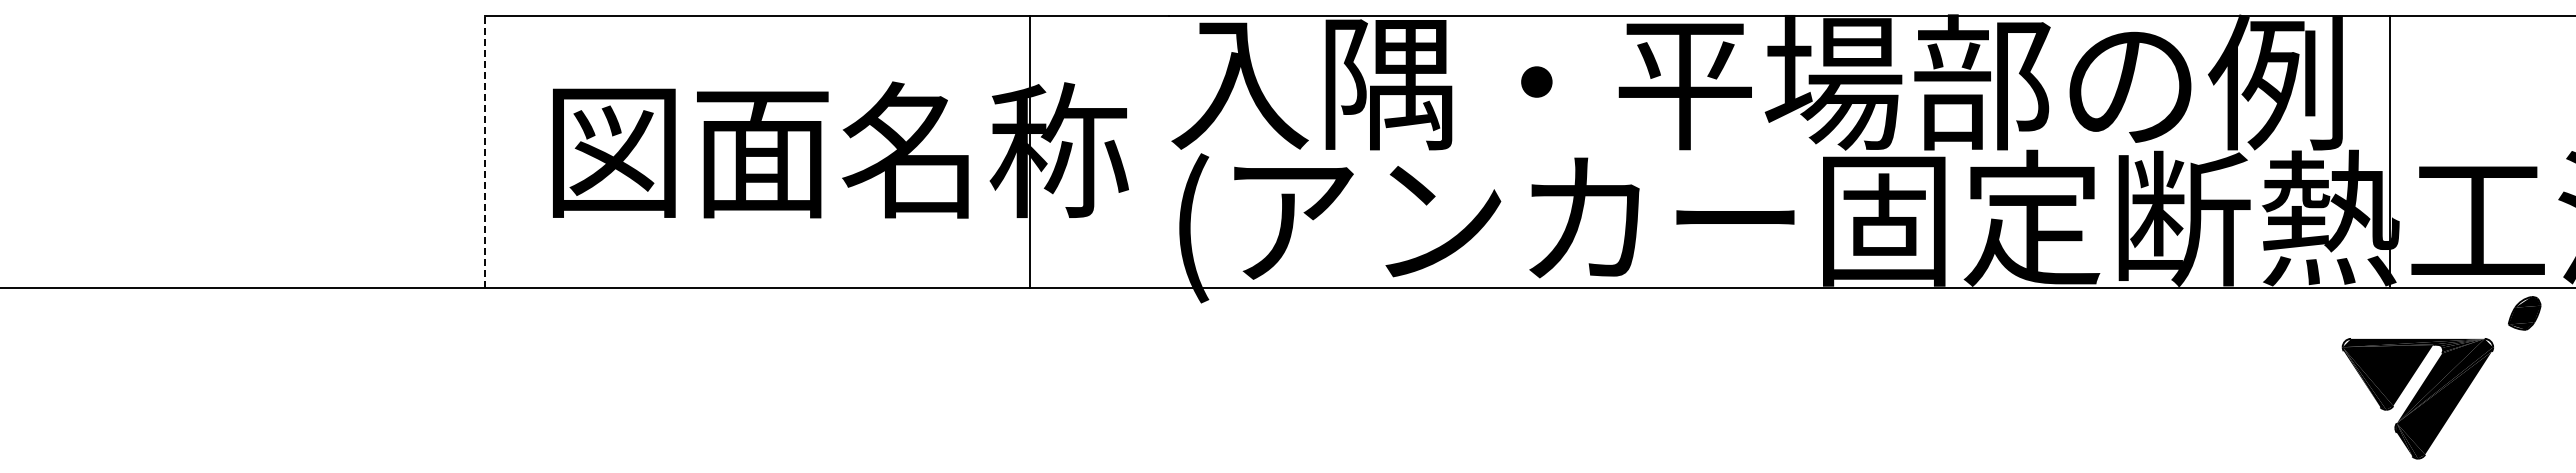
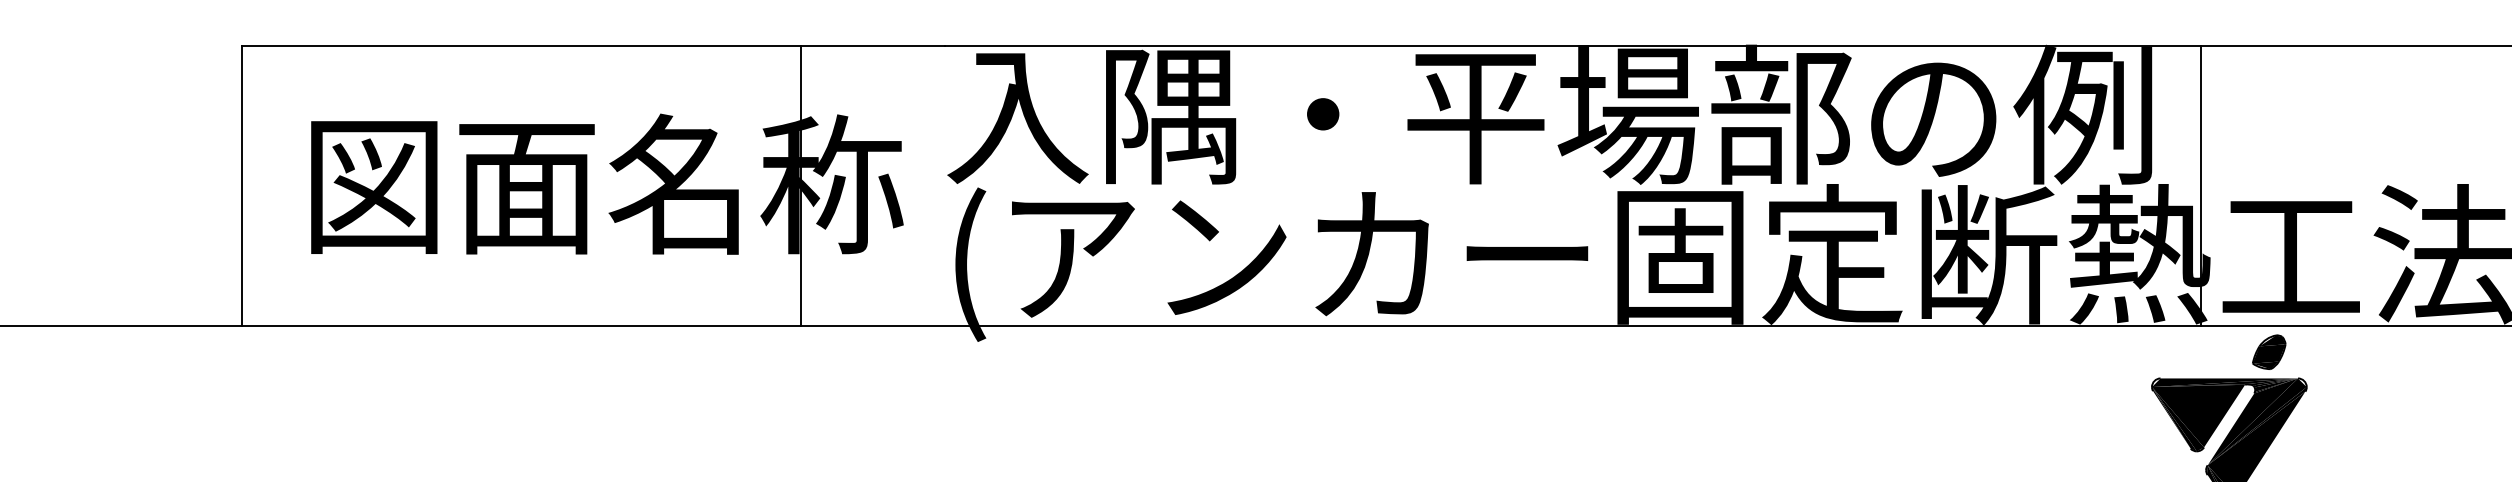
line: (485, 151) -> (241, 185), dashed -> solid
part: (2524, 313) -> (2269, 352), moved

